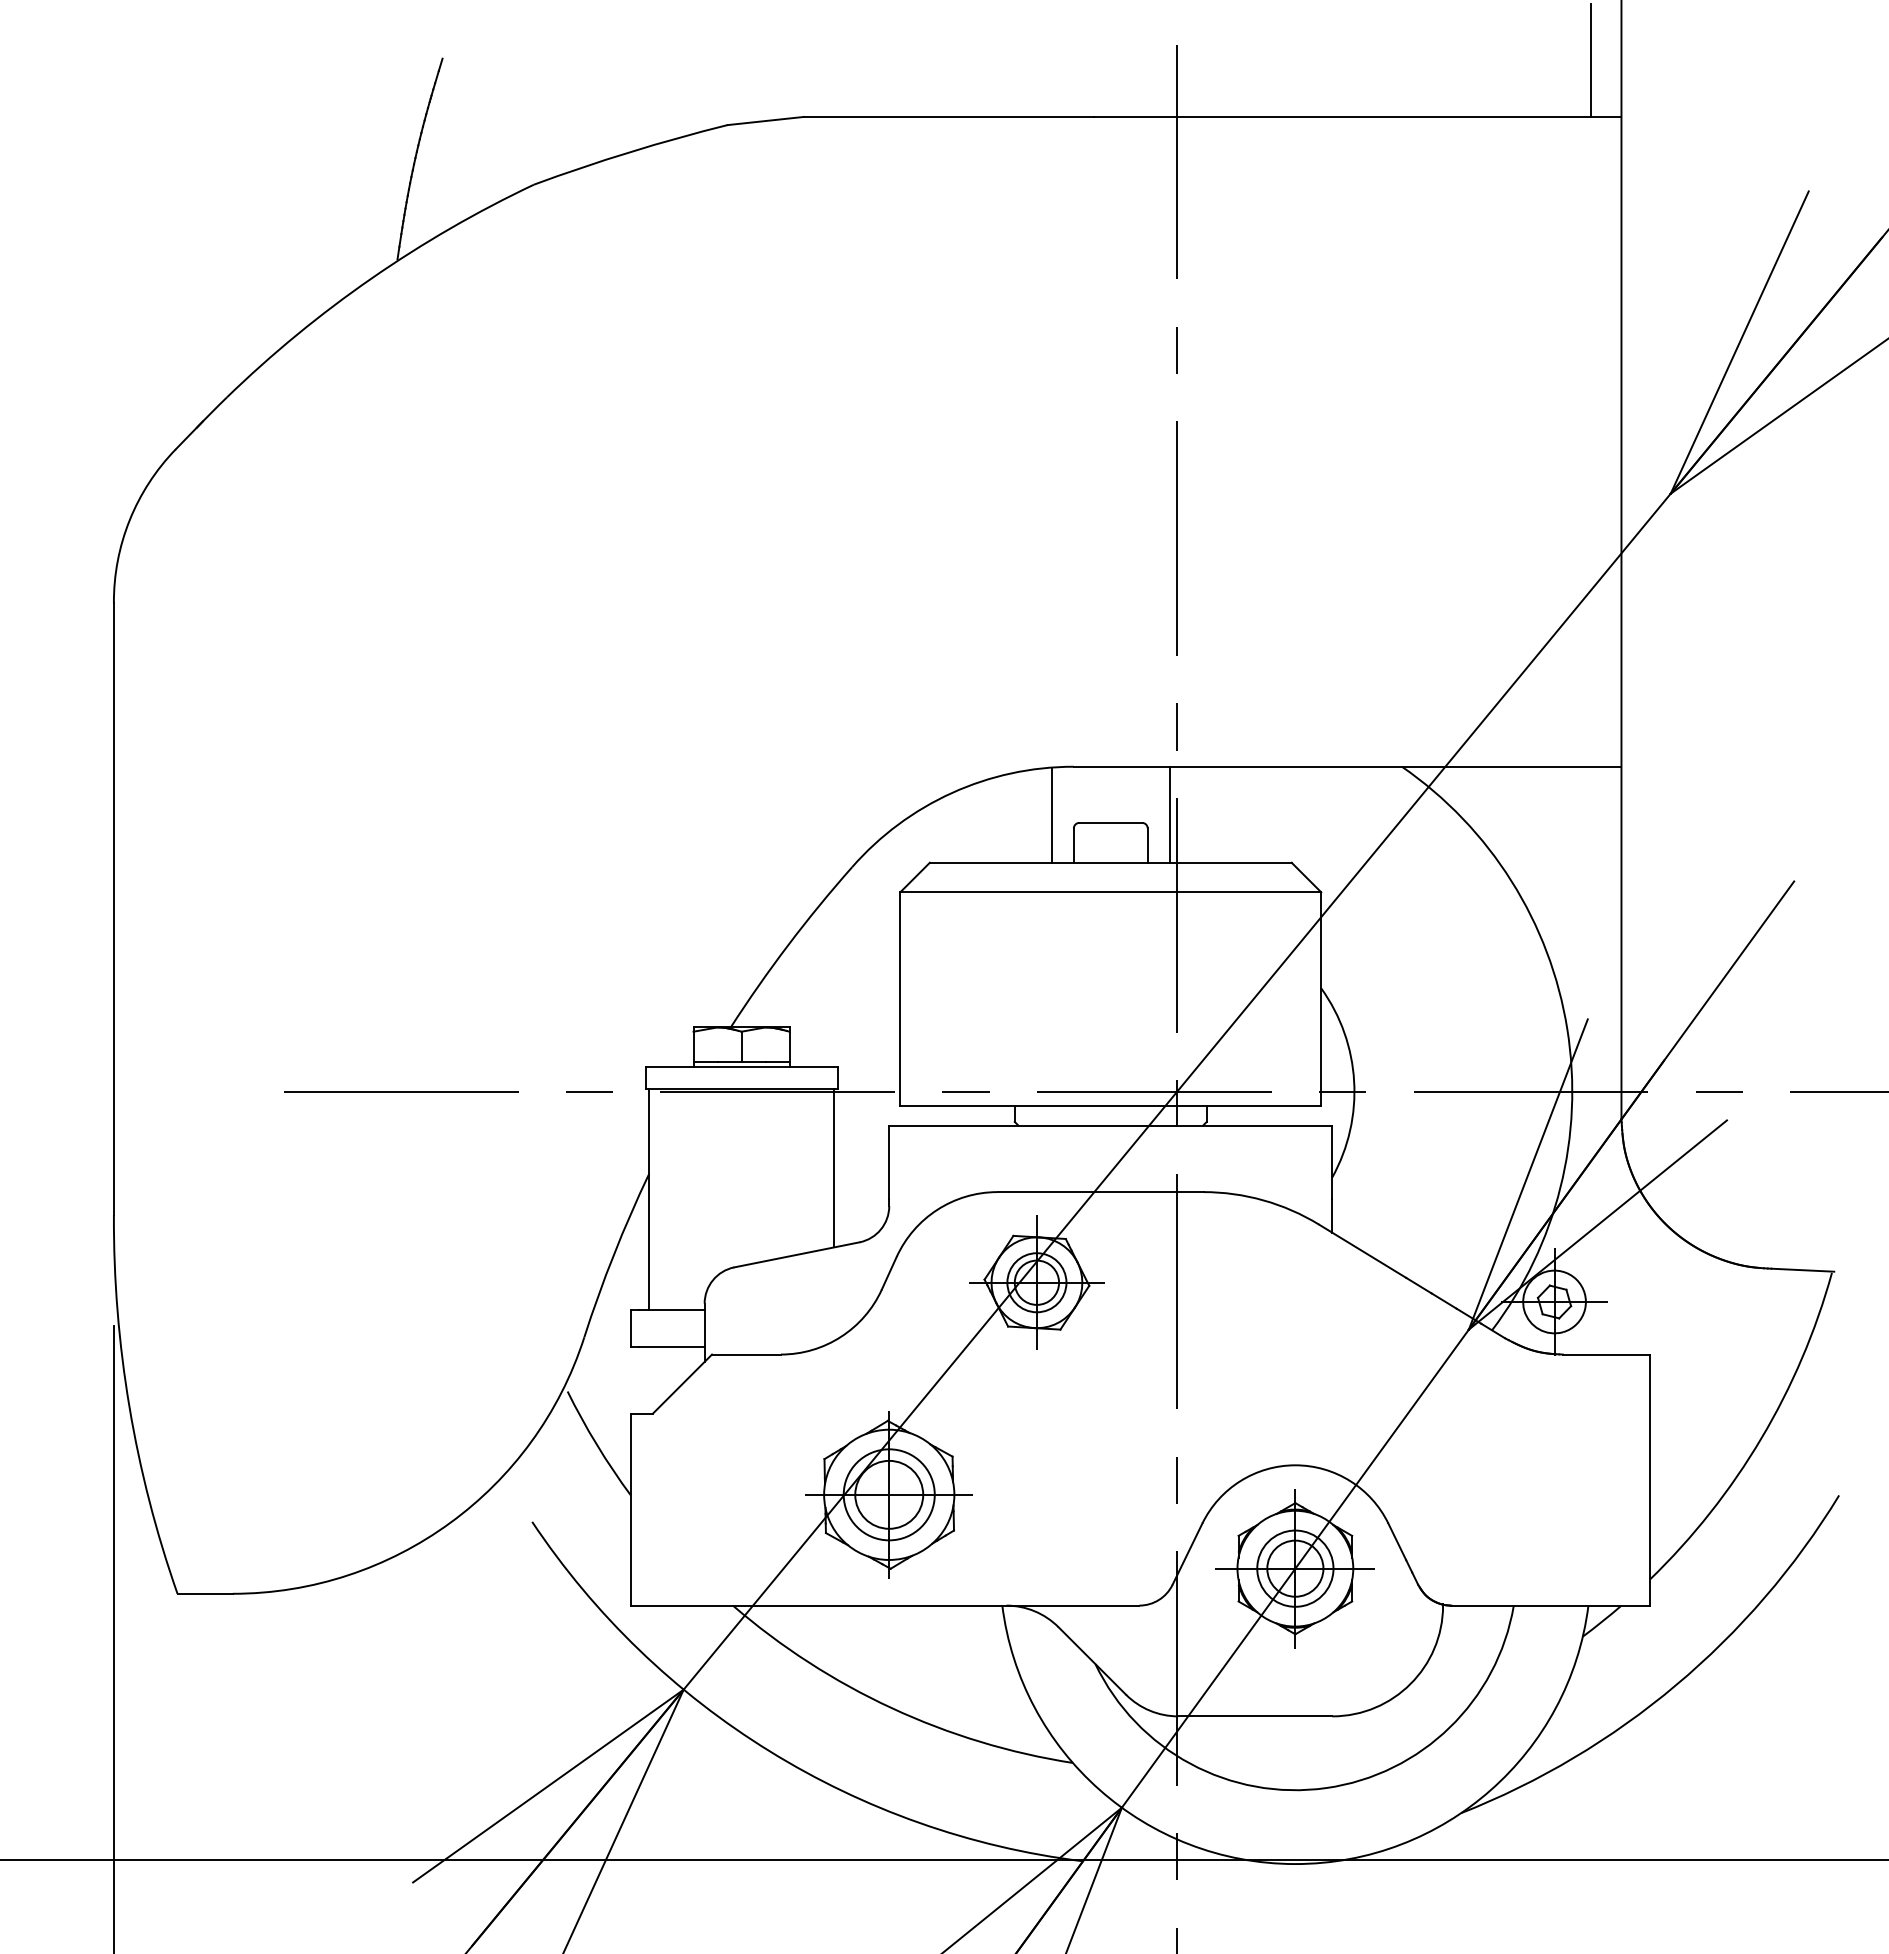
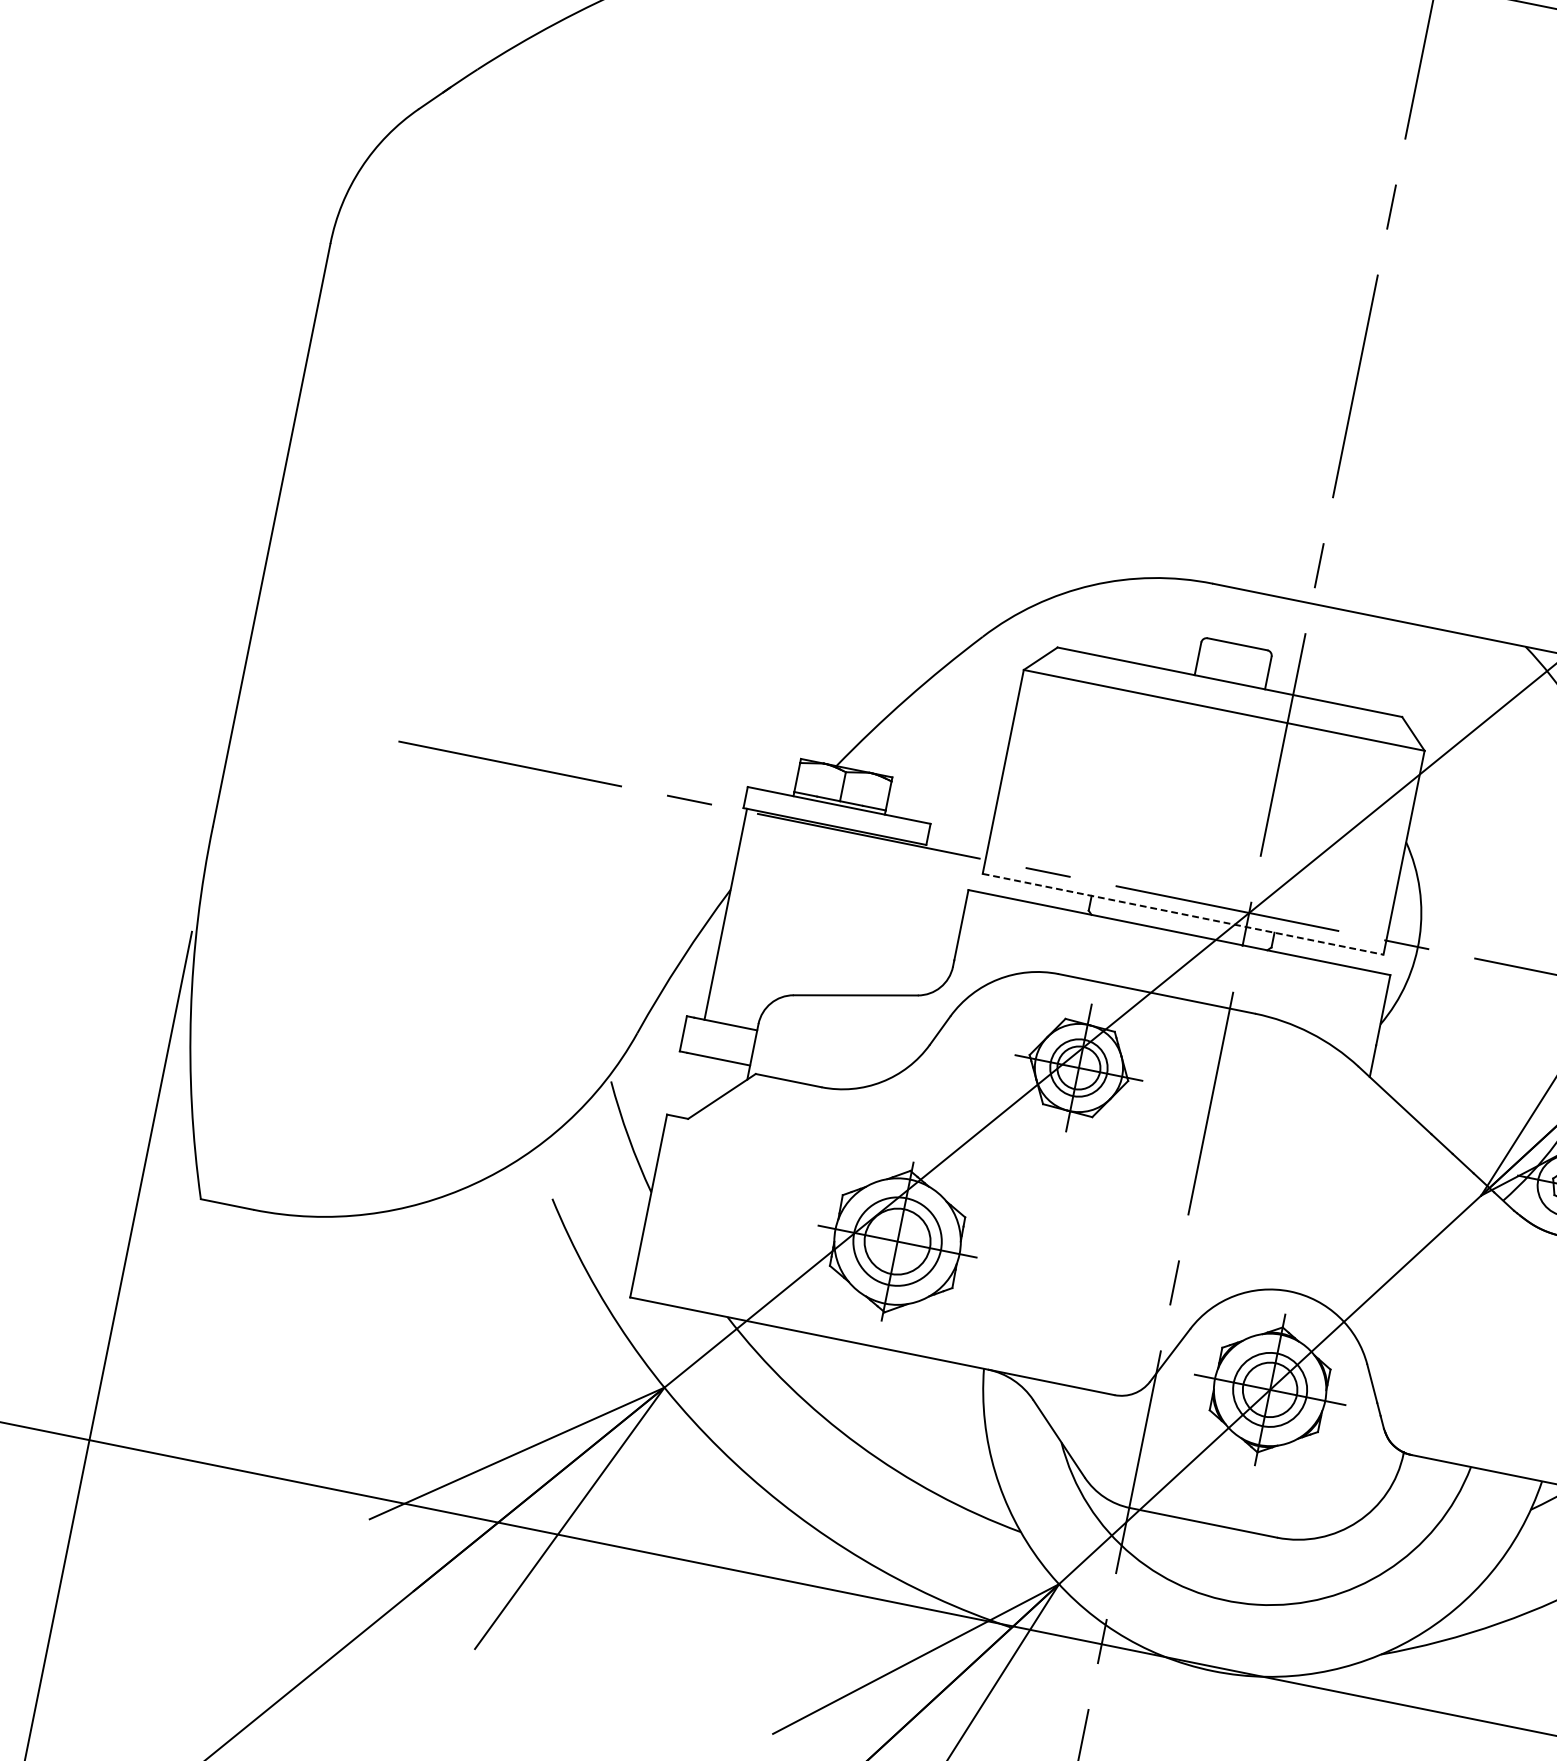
line: (1051, 814) -> (1182, 624), removed
line: (1169, 814) -> (1295, 647), removed
line: (1111, 1106) -> (1183, 914), solid -> dashed
line: (833, 1167) -> (907, 919), removed

